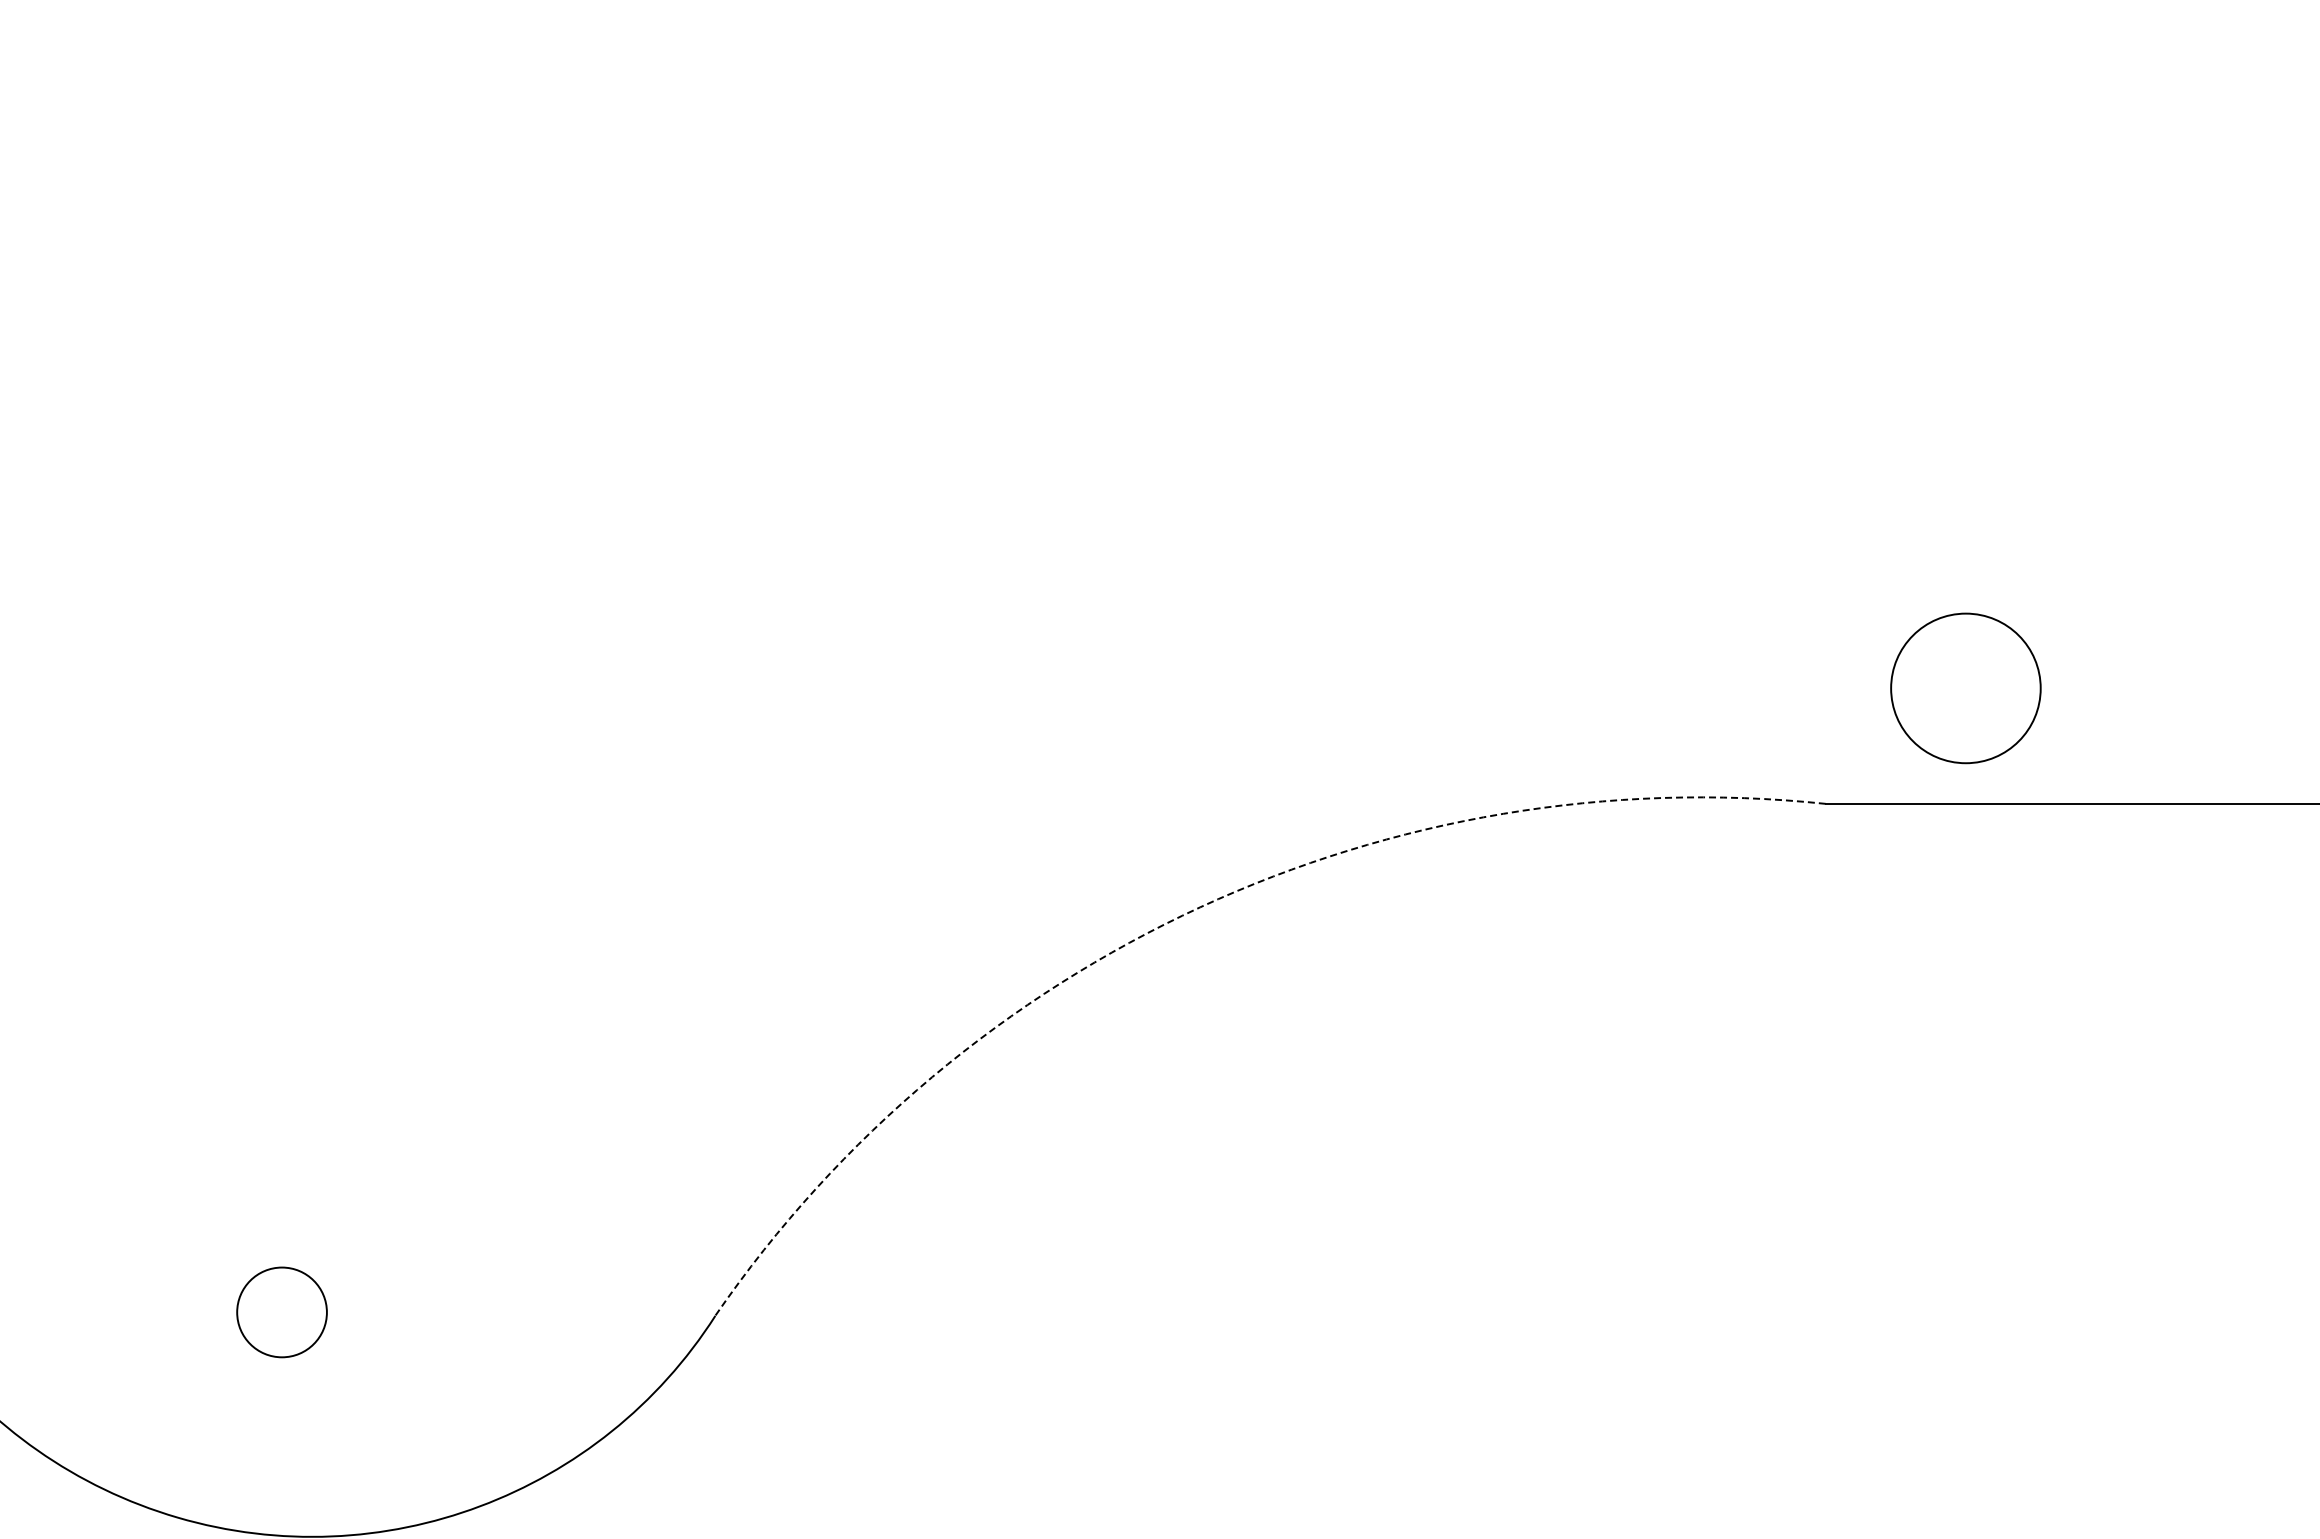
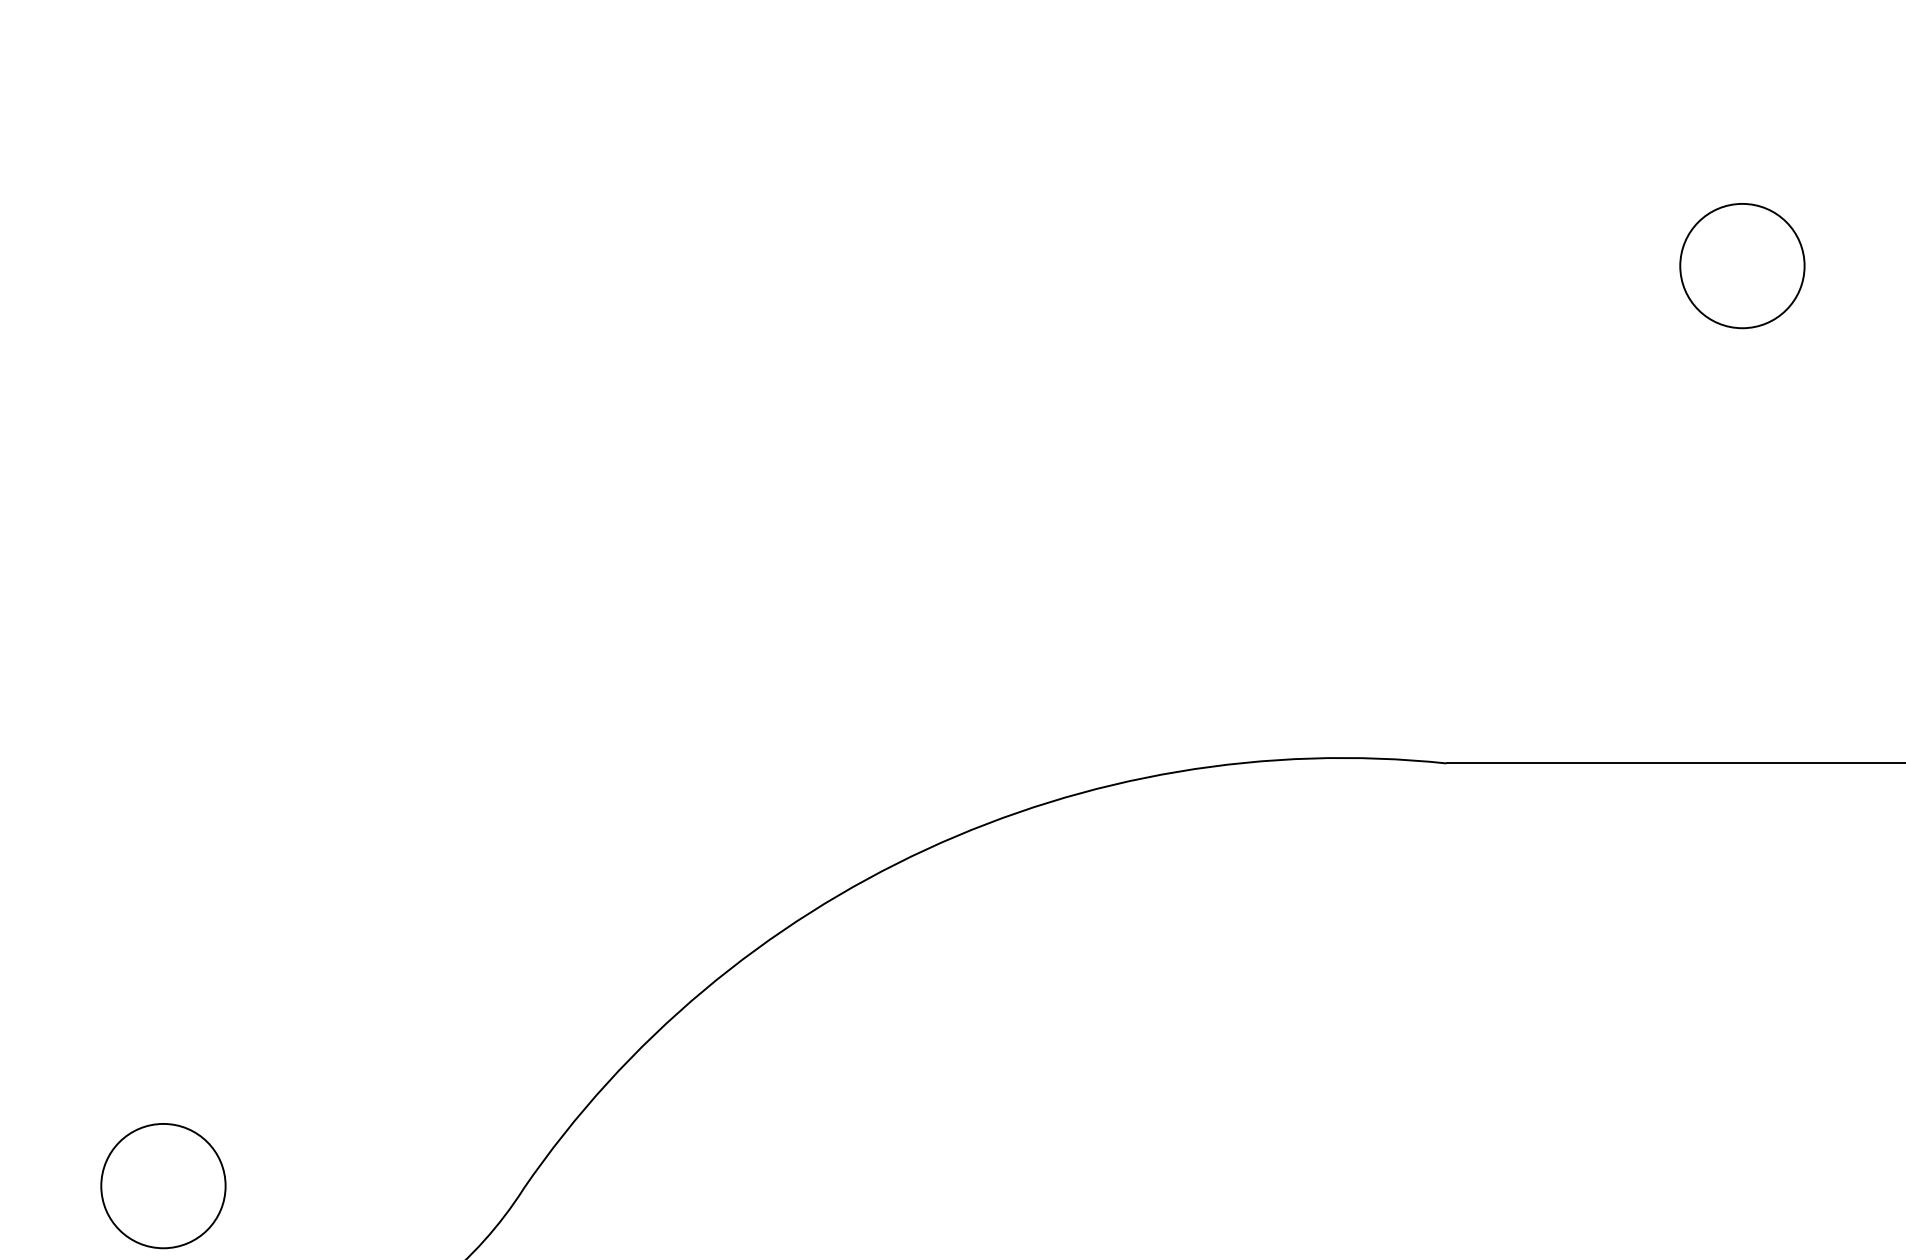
circle: (1965, 688) -> (1742, 266), moved
arc: (1200, 907) -> (926, 849), dashed -> solid
circle: (281, 1312) -> (162, 1186), size x1.67

